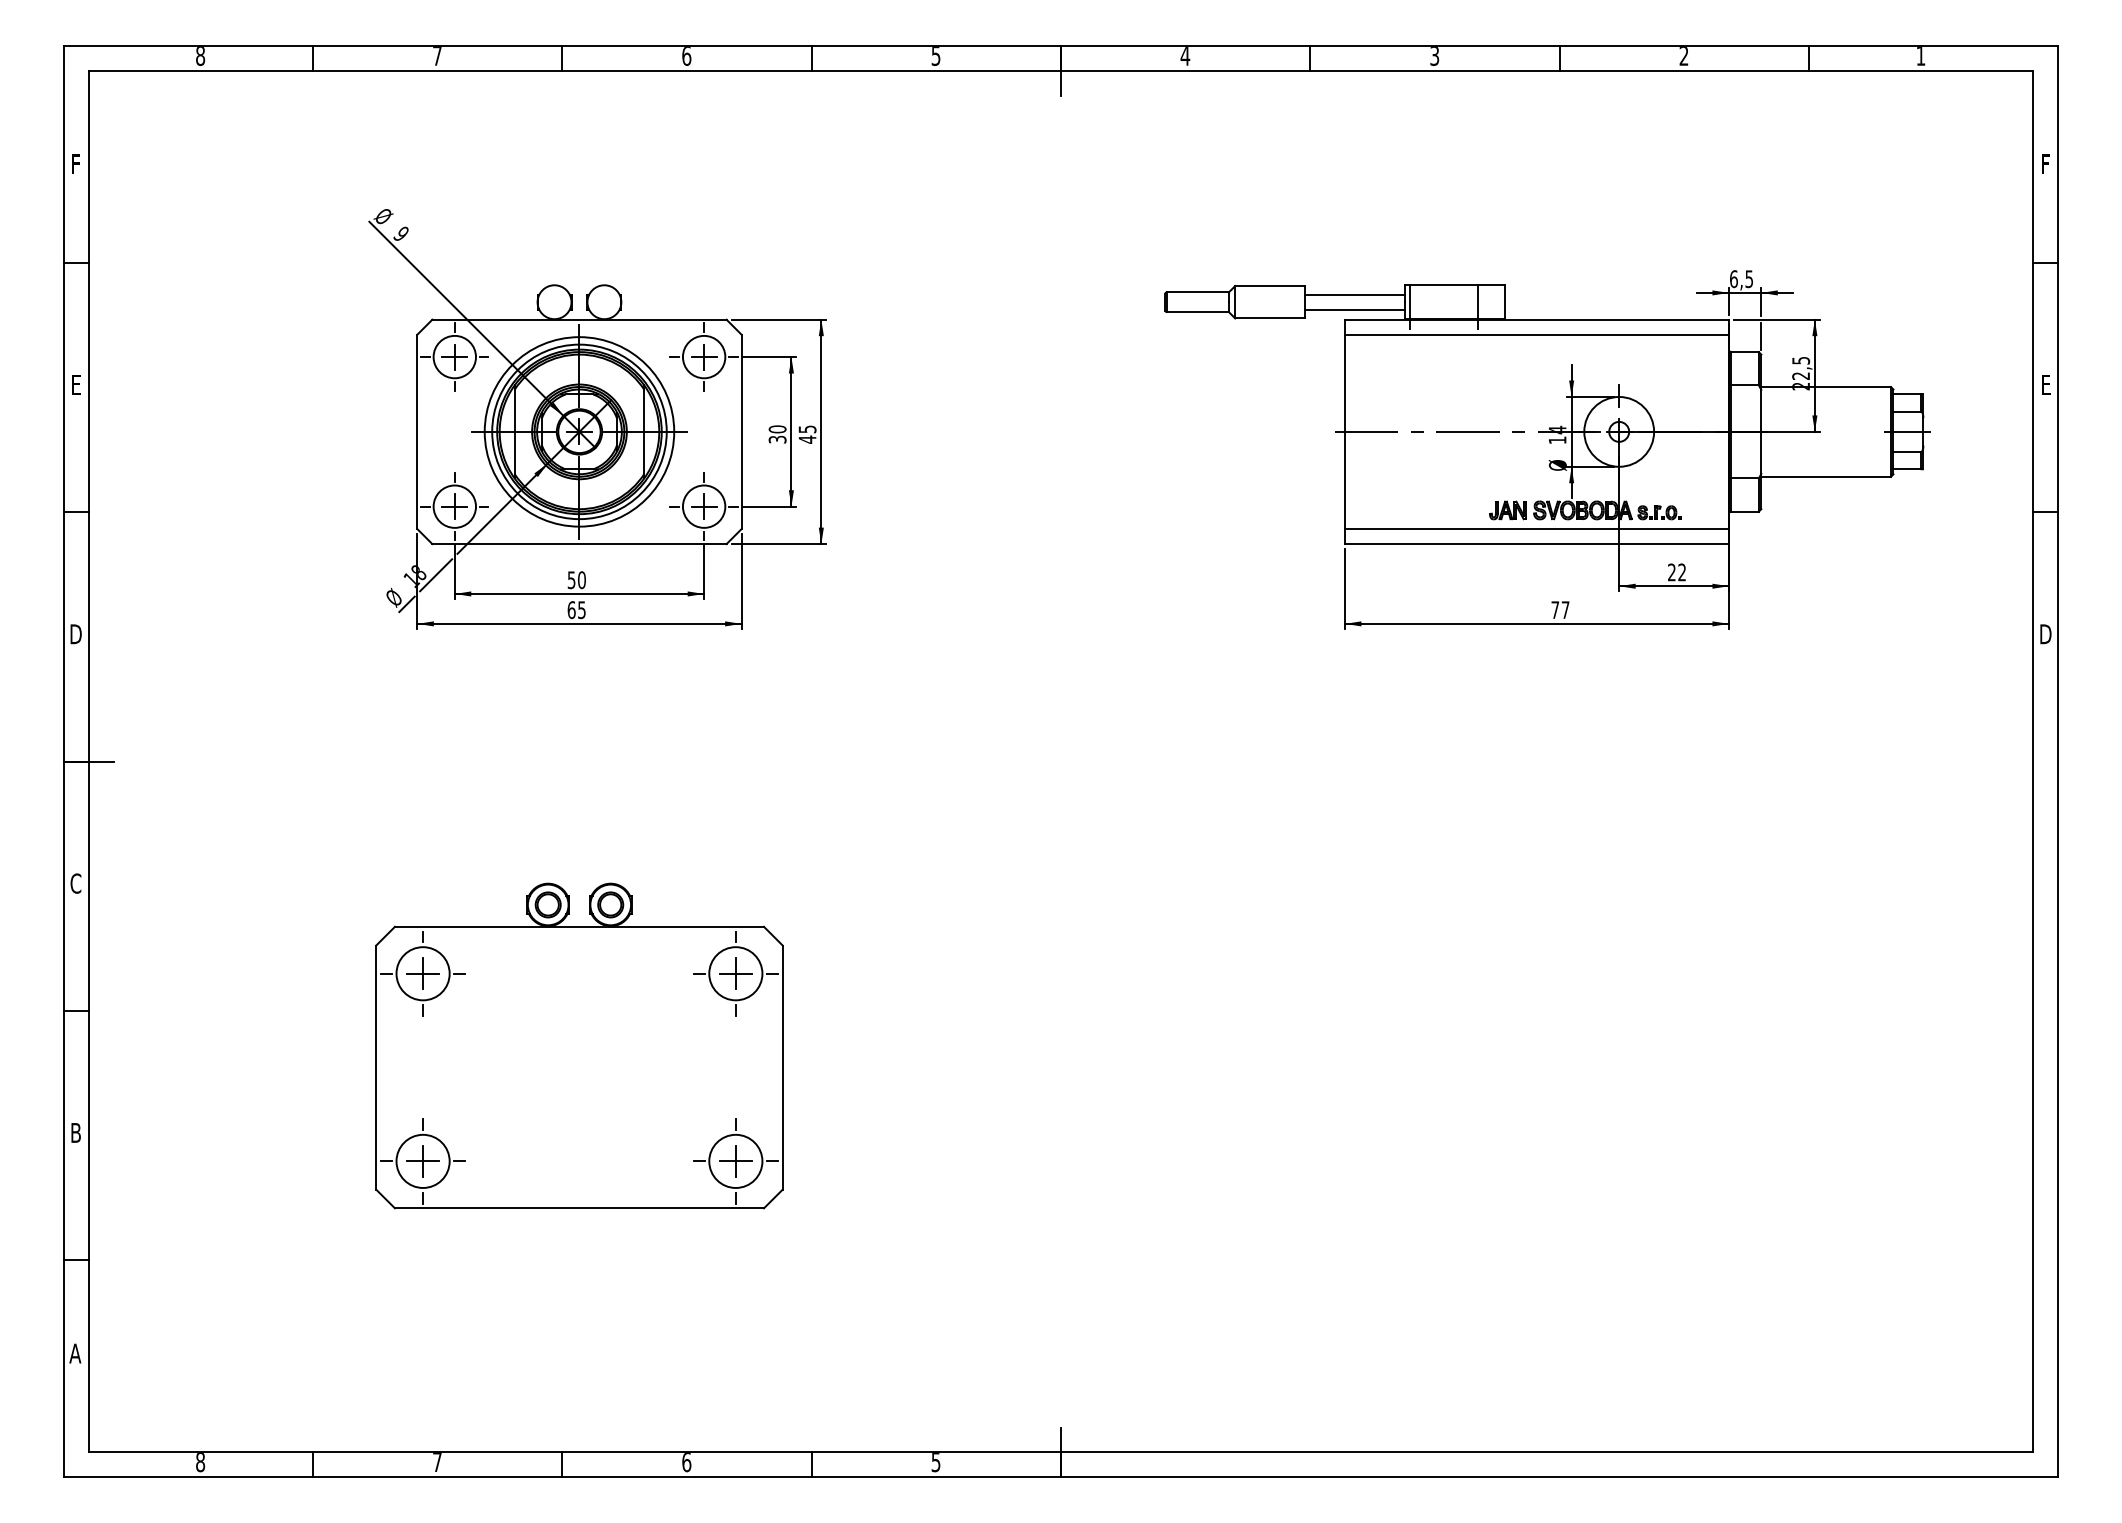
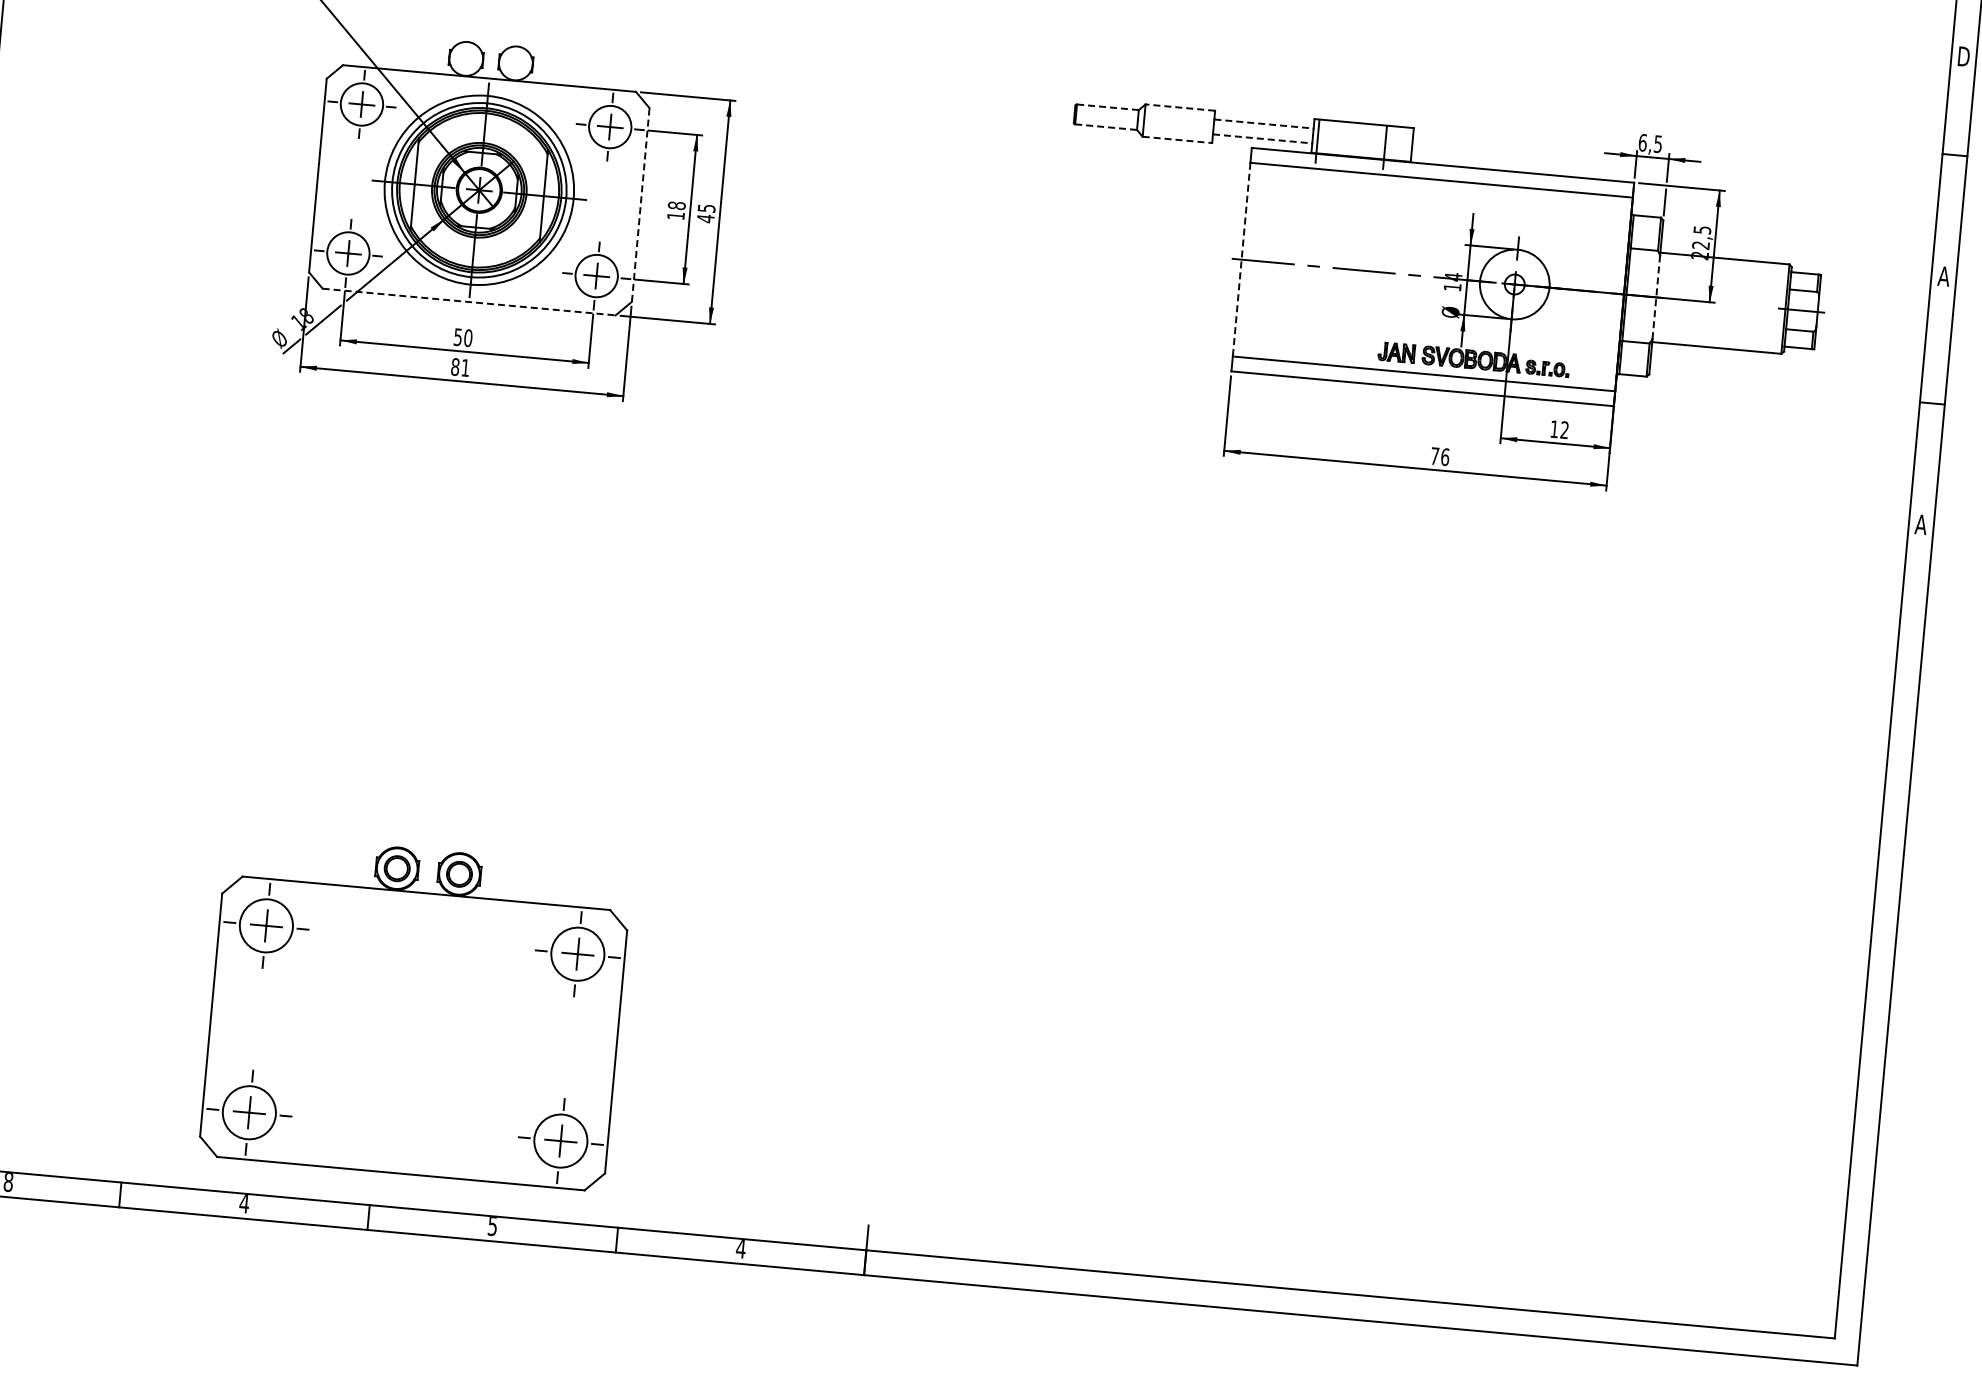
text: (2045, 164) -> (1963, 56), F -> D
line: (1270, 286) -> (1180, 108), solid -> dashed
line: (1197, 292) -> (1107, 107), solid -> dashed
line: (1354, 294) -> (1263, 123), solid -> dashed
line: (1354, 309) -> (1262, 138), solid -> dashed
line: (1198, 312) -> (1106, 127), solid -> dashed
line: (1270, 318) -> (1177, 139), solid -> dashed
text: (2045, 384) -> (1943, 275), E -> A
line: (741, 431) -> (640, 204), solid -> dashed
line: (1344, 432) -> (1241, 260), solid -> dashed
line: (1761, 432) -> (1656, 298), solid -> dashed
text: (777, 434) -> (676, 210), 30 -> 18
line: (579, 544) -> (469, 302), solid -> dashed
text: (1671, 572) -> (1554, 429), 22 -> 12
text: (576, 610) -> (460, 367), 65 -> 81
text: (1565, 610) -> (1445, 457), 77 -> 76
text: (2045, 634) -> (1920, 524), D -> A
part: (579, 1045) -> (415, 1011), moved
text: (437, 1462) -> (244, 1203), 7 -> 4
text: (686, 1462) -> (492, 1226), 6 -> 5
text: (935, 1462) -> (740, 1248), 5 -> 4

